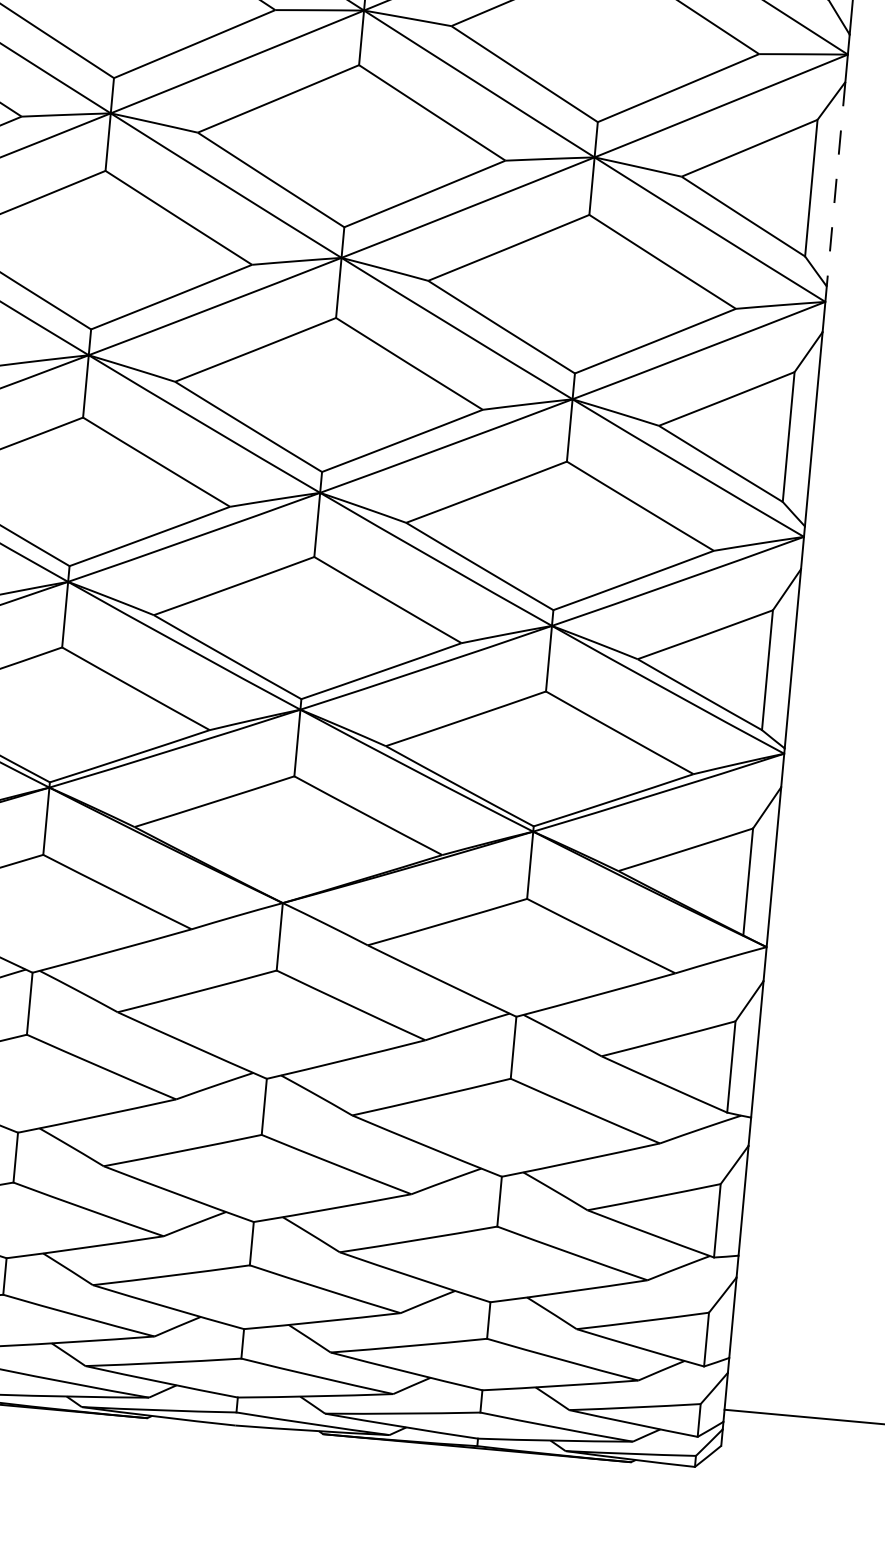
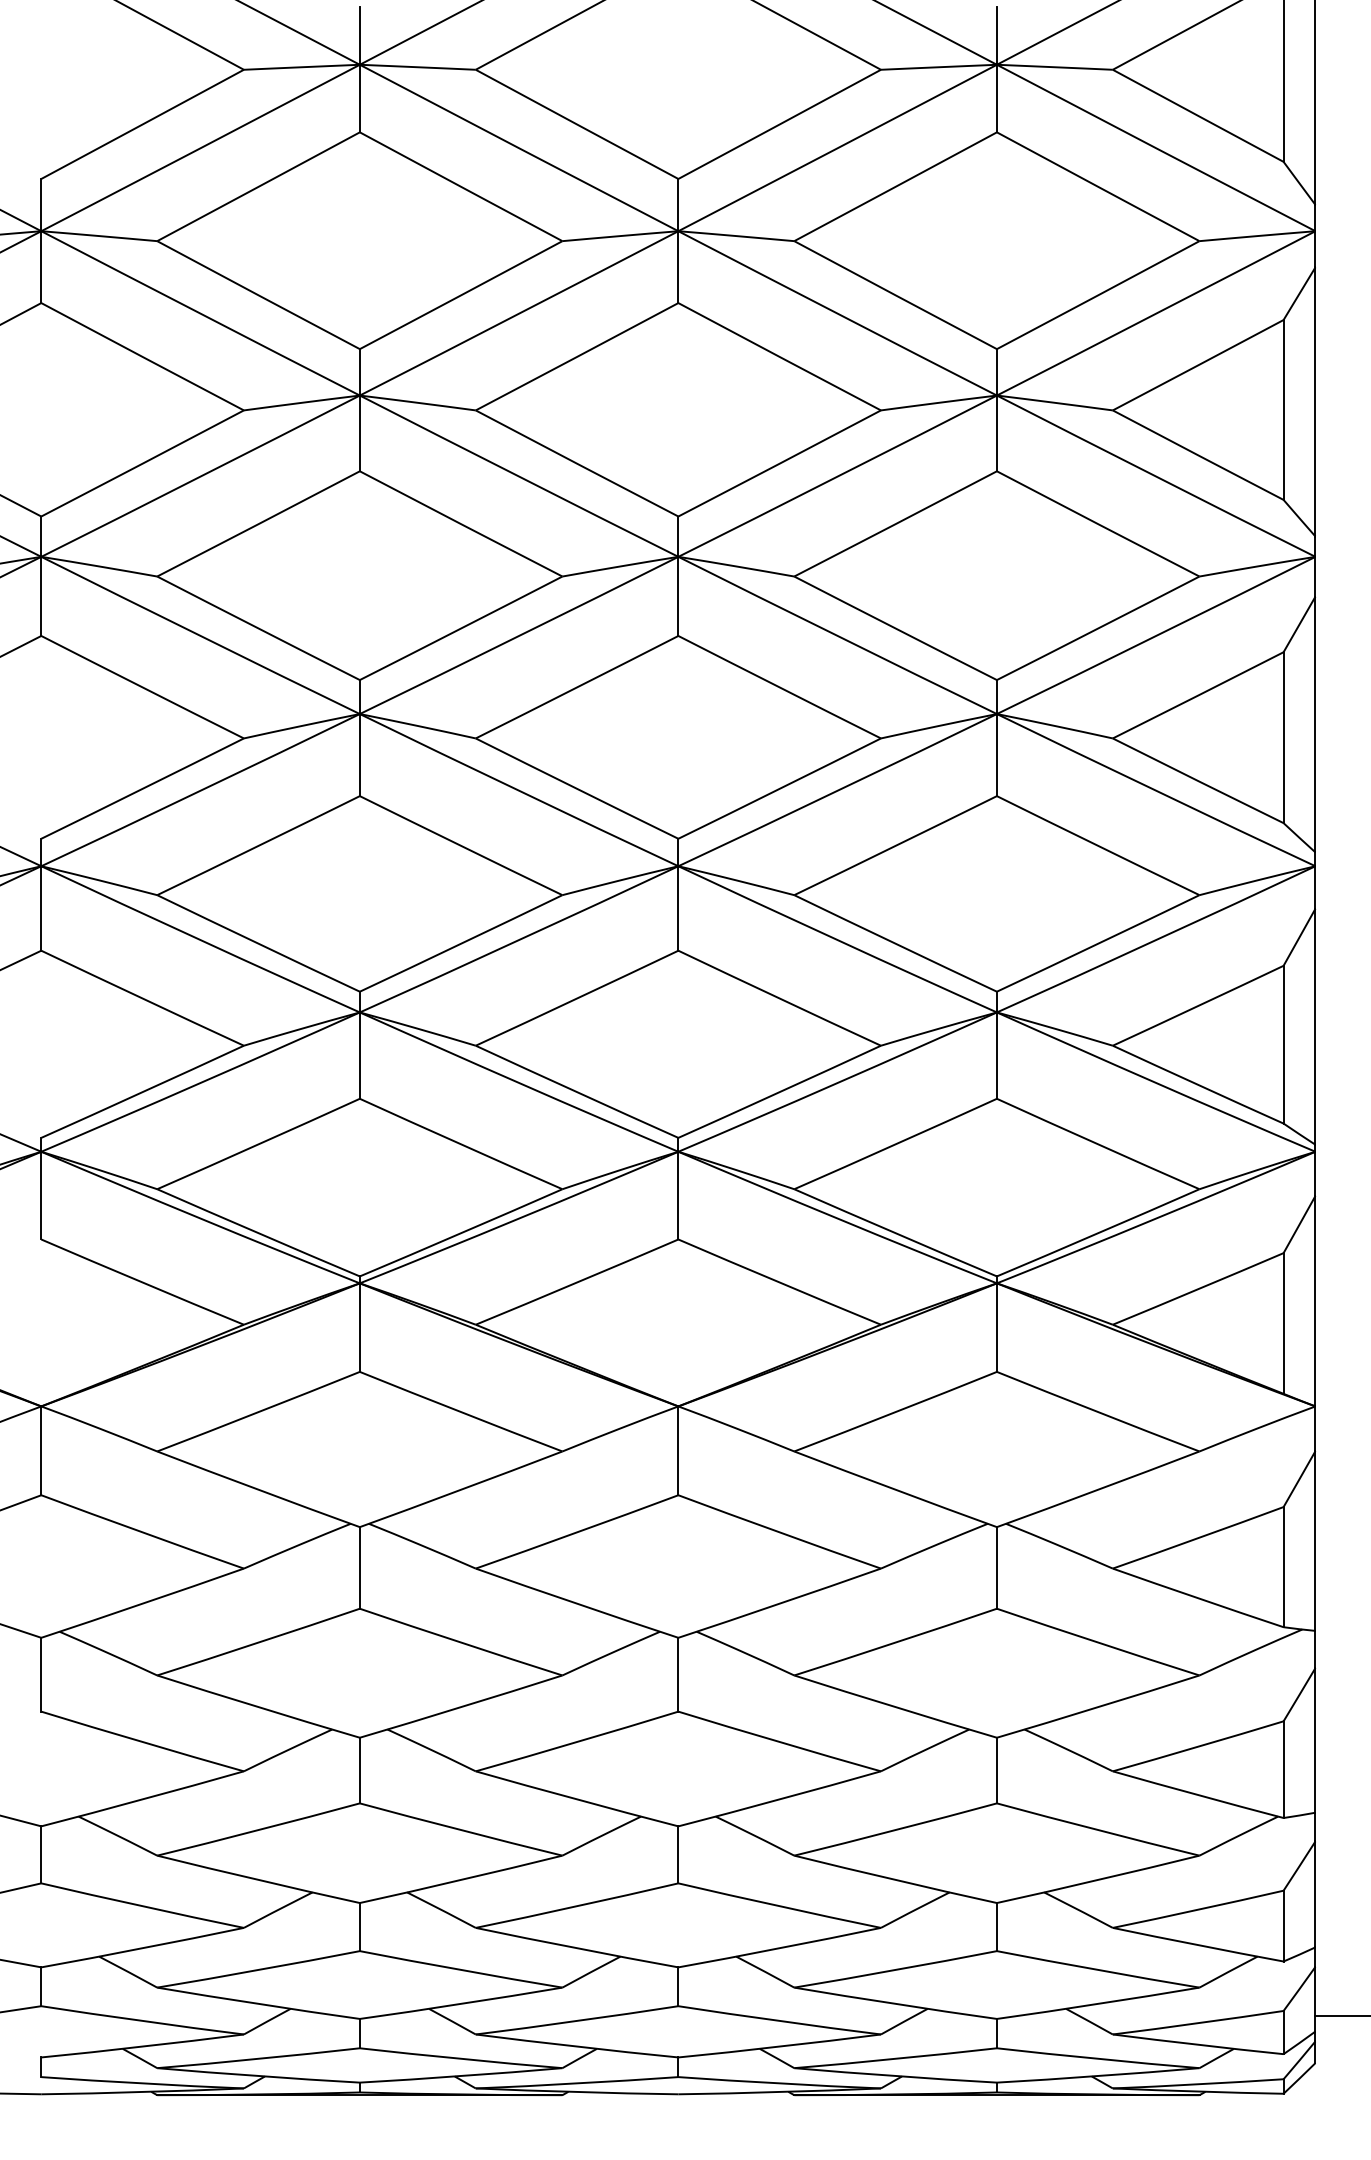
line: (836, 183) -> (1315, 401), dashed -> solid

